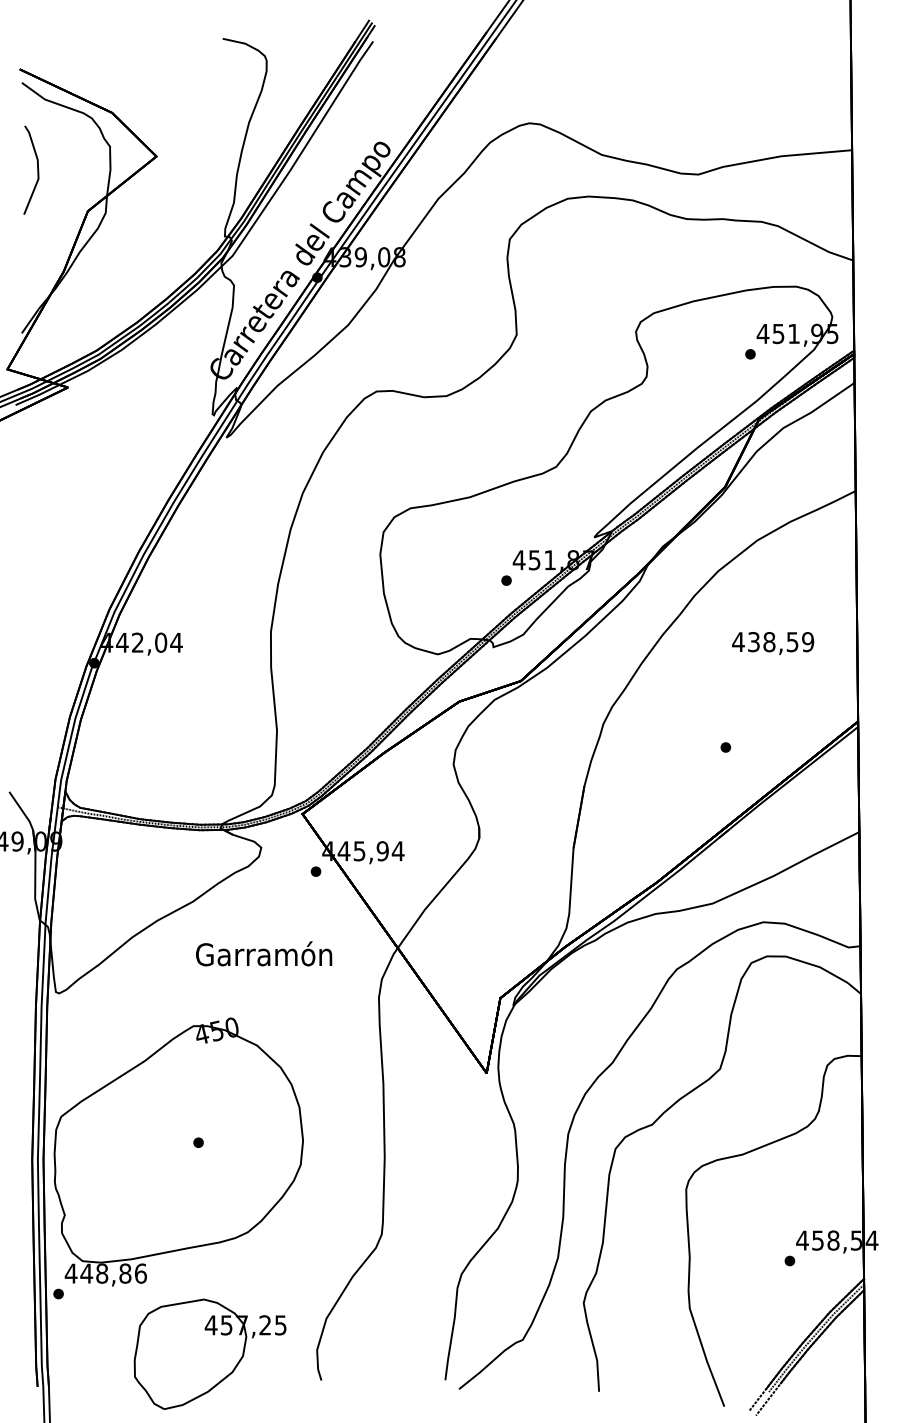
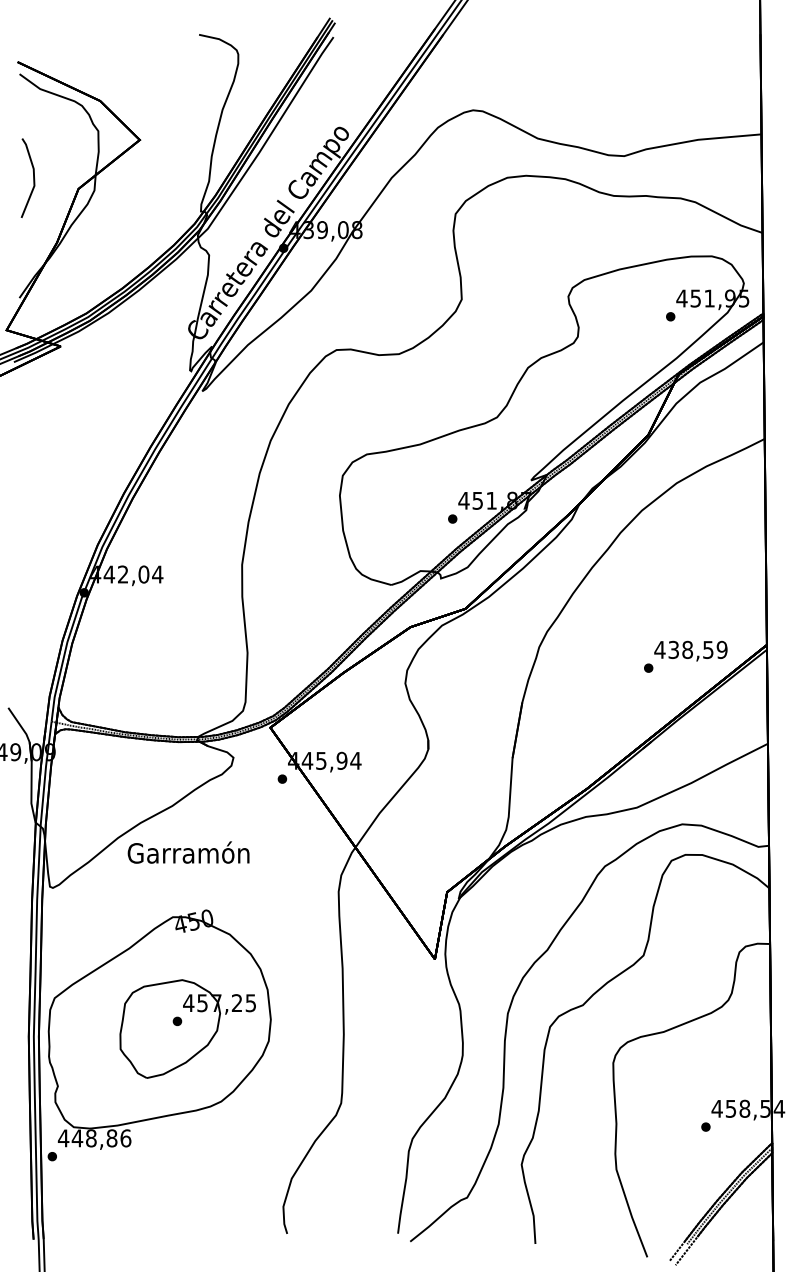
line: (37, 169) -> (33, 177), moved
text: (773, 643) -> (691, 651), moved
text: (264, 953) -> (189, 852), moved
part: (209, 1353) -> (187, 1028), moved

